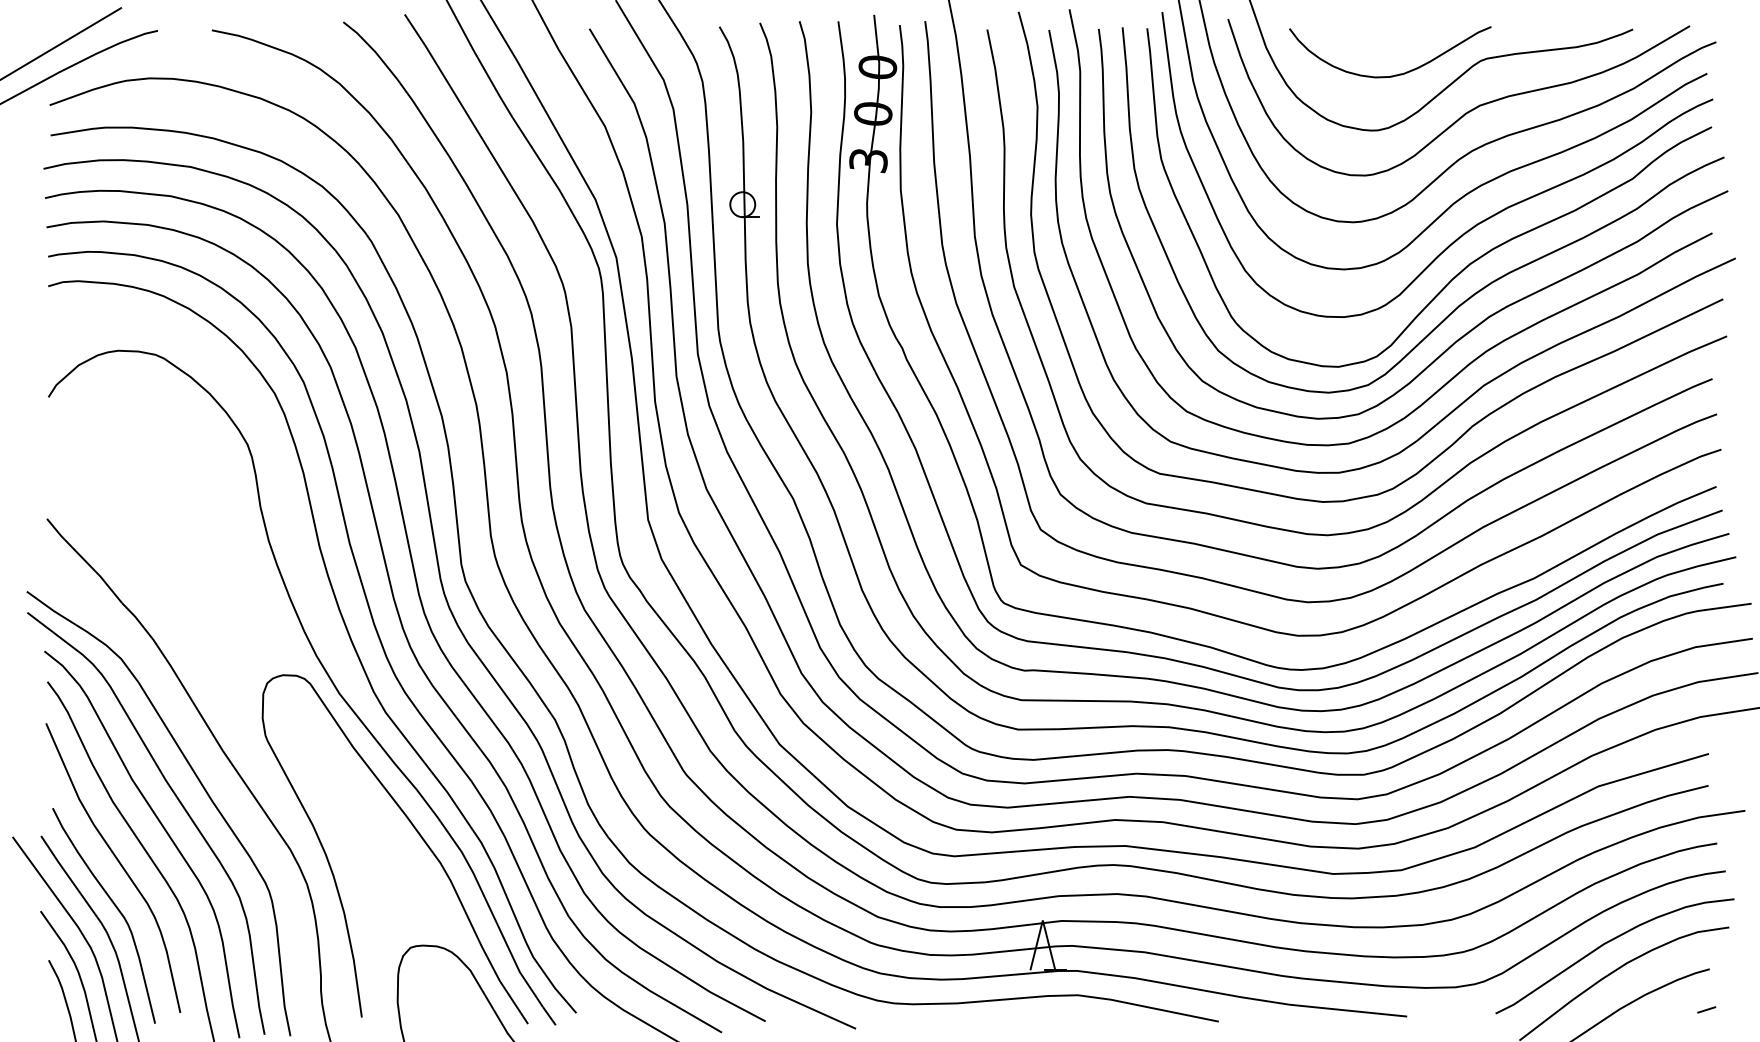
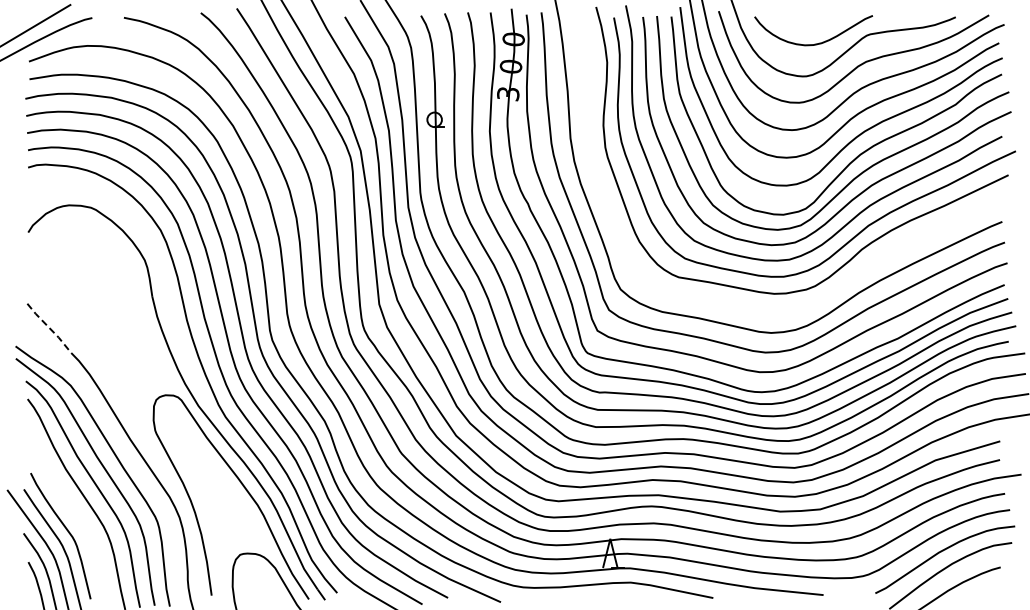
curve: (1473, 458) -> (862, 268), removed
line: (84, 561) -> (49, 328), solid -> dashed
curve: (118, 865) -> (69, 506), removed
line: (1705, 1008) -> (998, 590), removed

